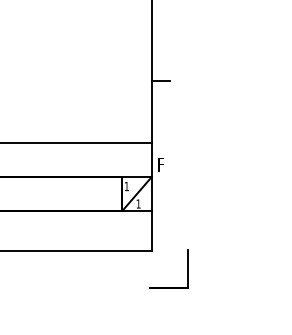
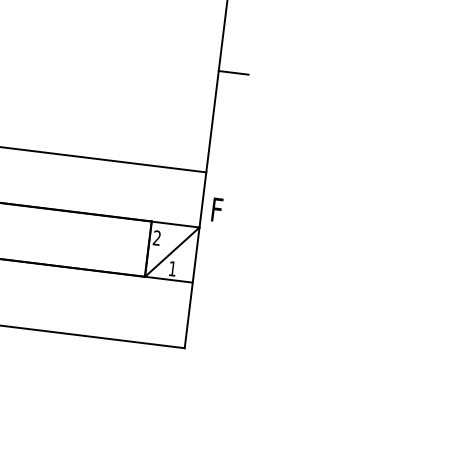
text: (126, 185) -> (156, 236), 1 -> 2
part: (187, 268) -> (239, 383), removed

